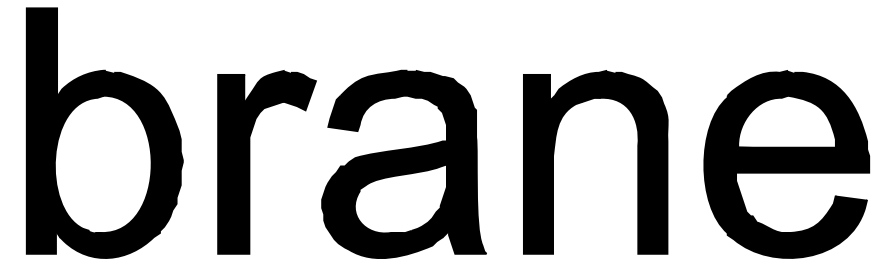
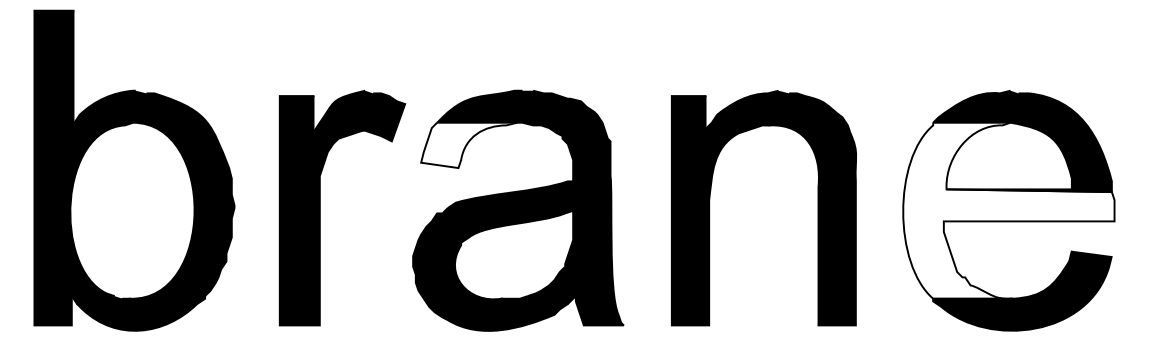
fill: (366, 113) -> (469, 145), removed
fill: (786, 164) -> (1008, 210), removed

